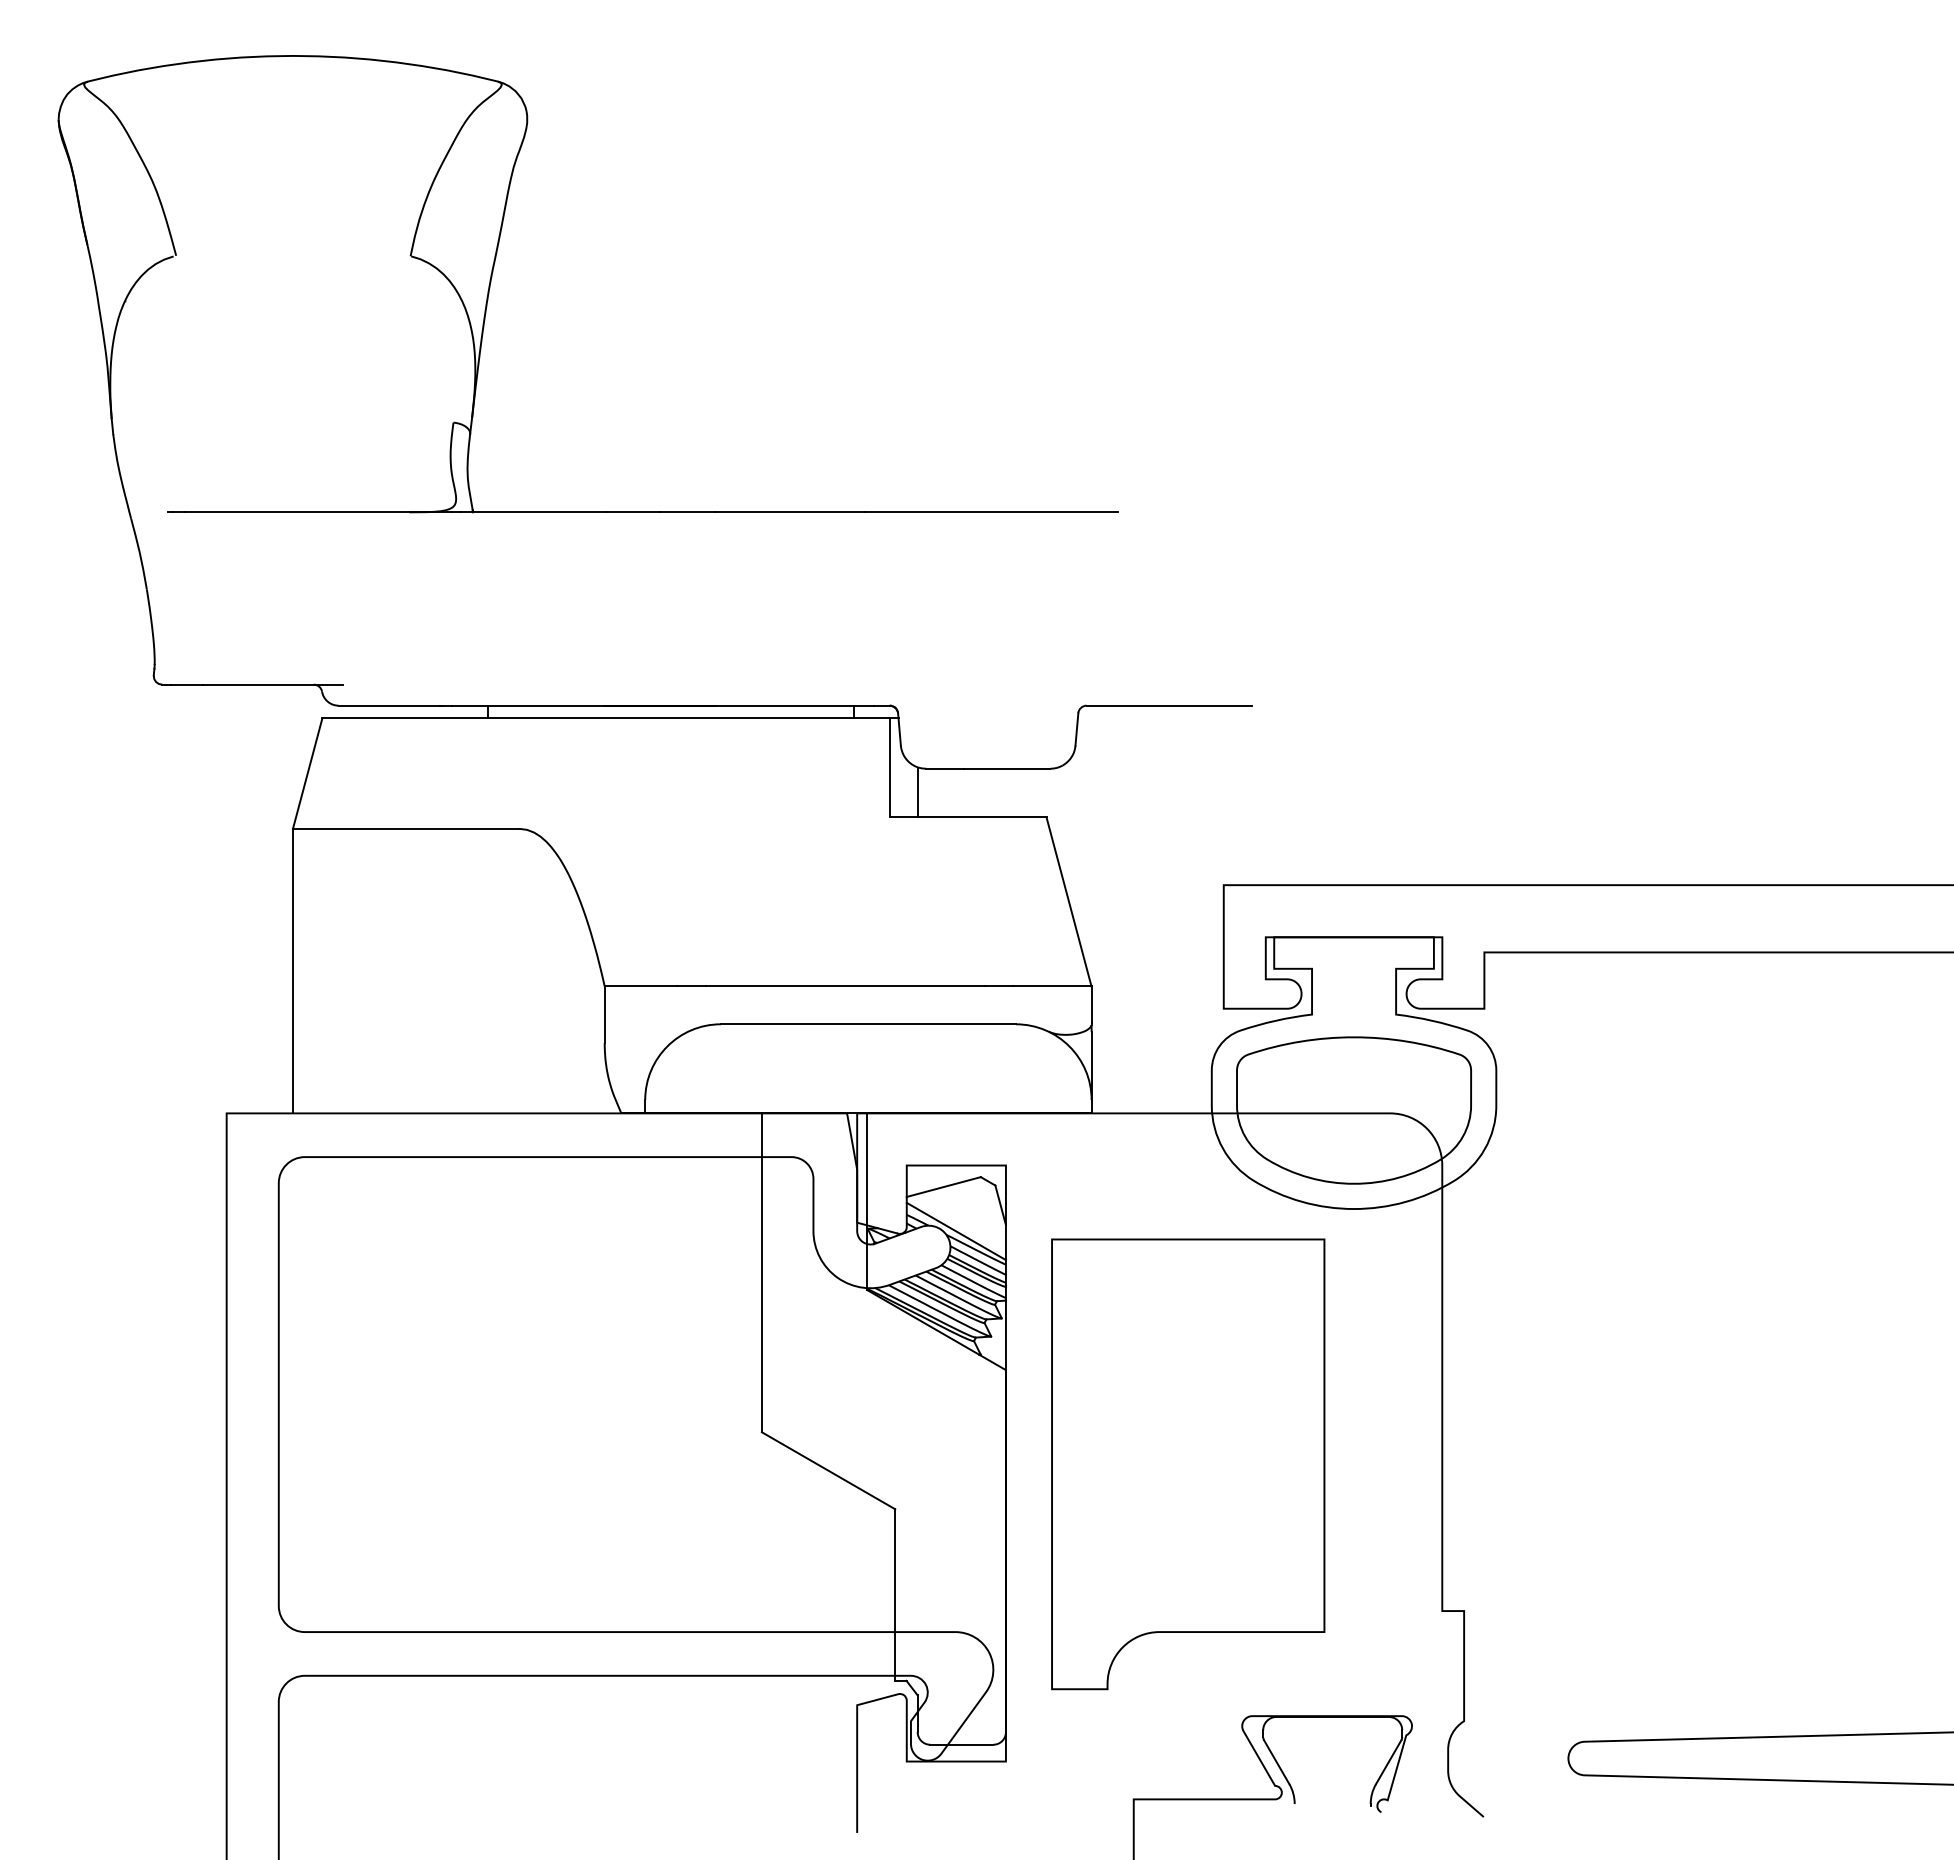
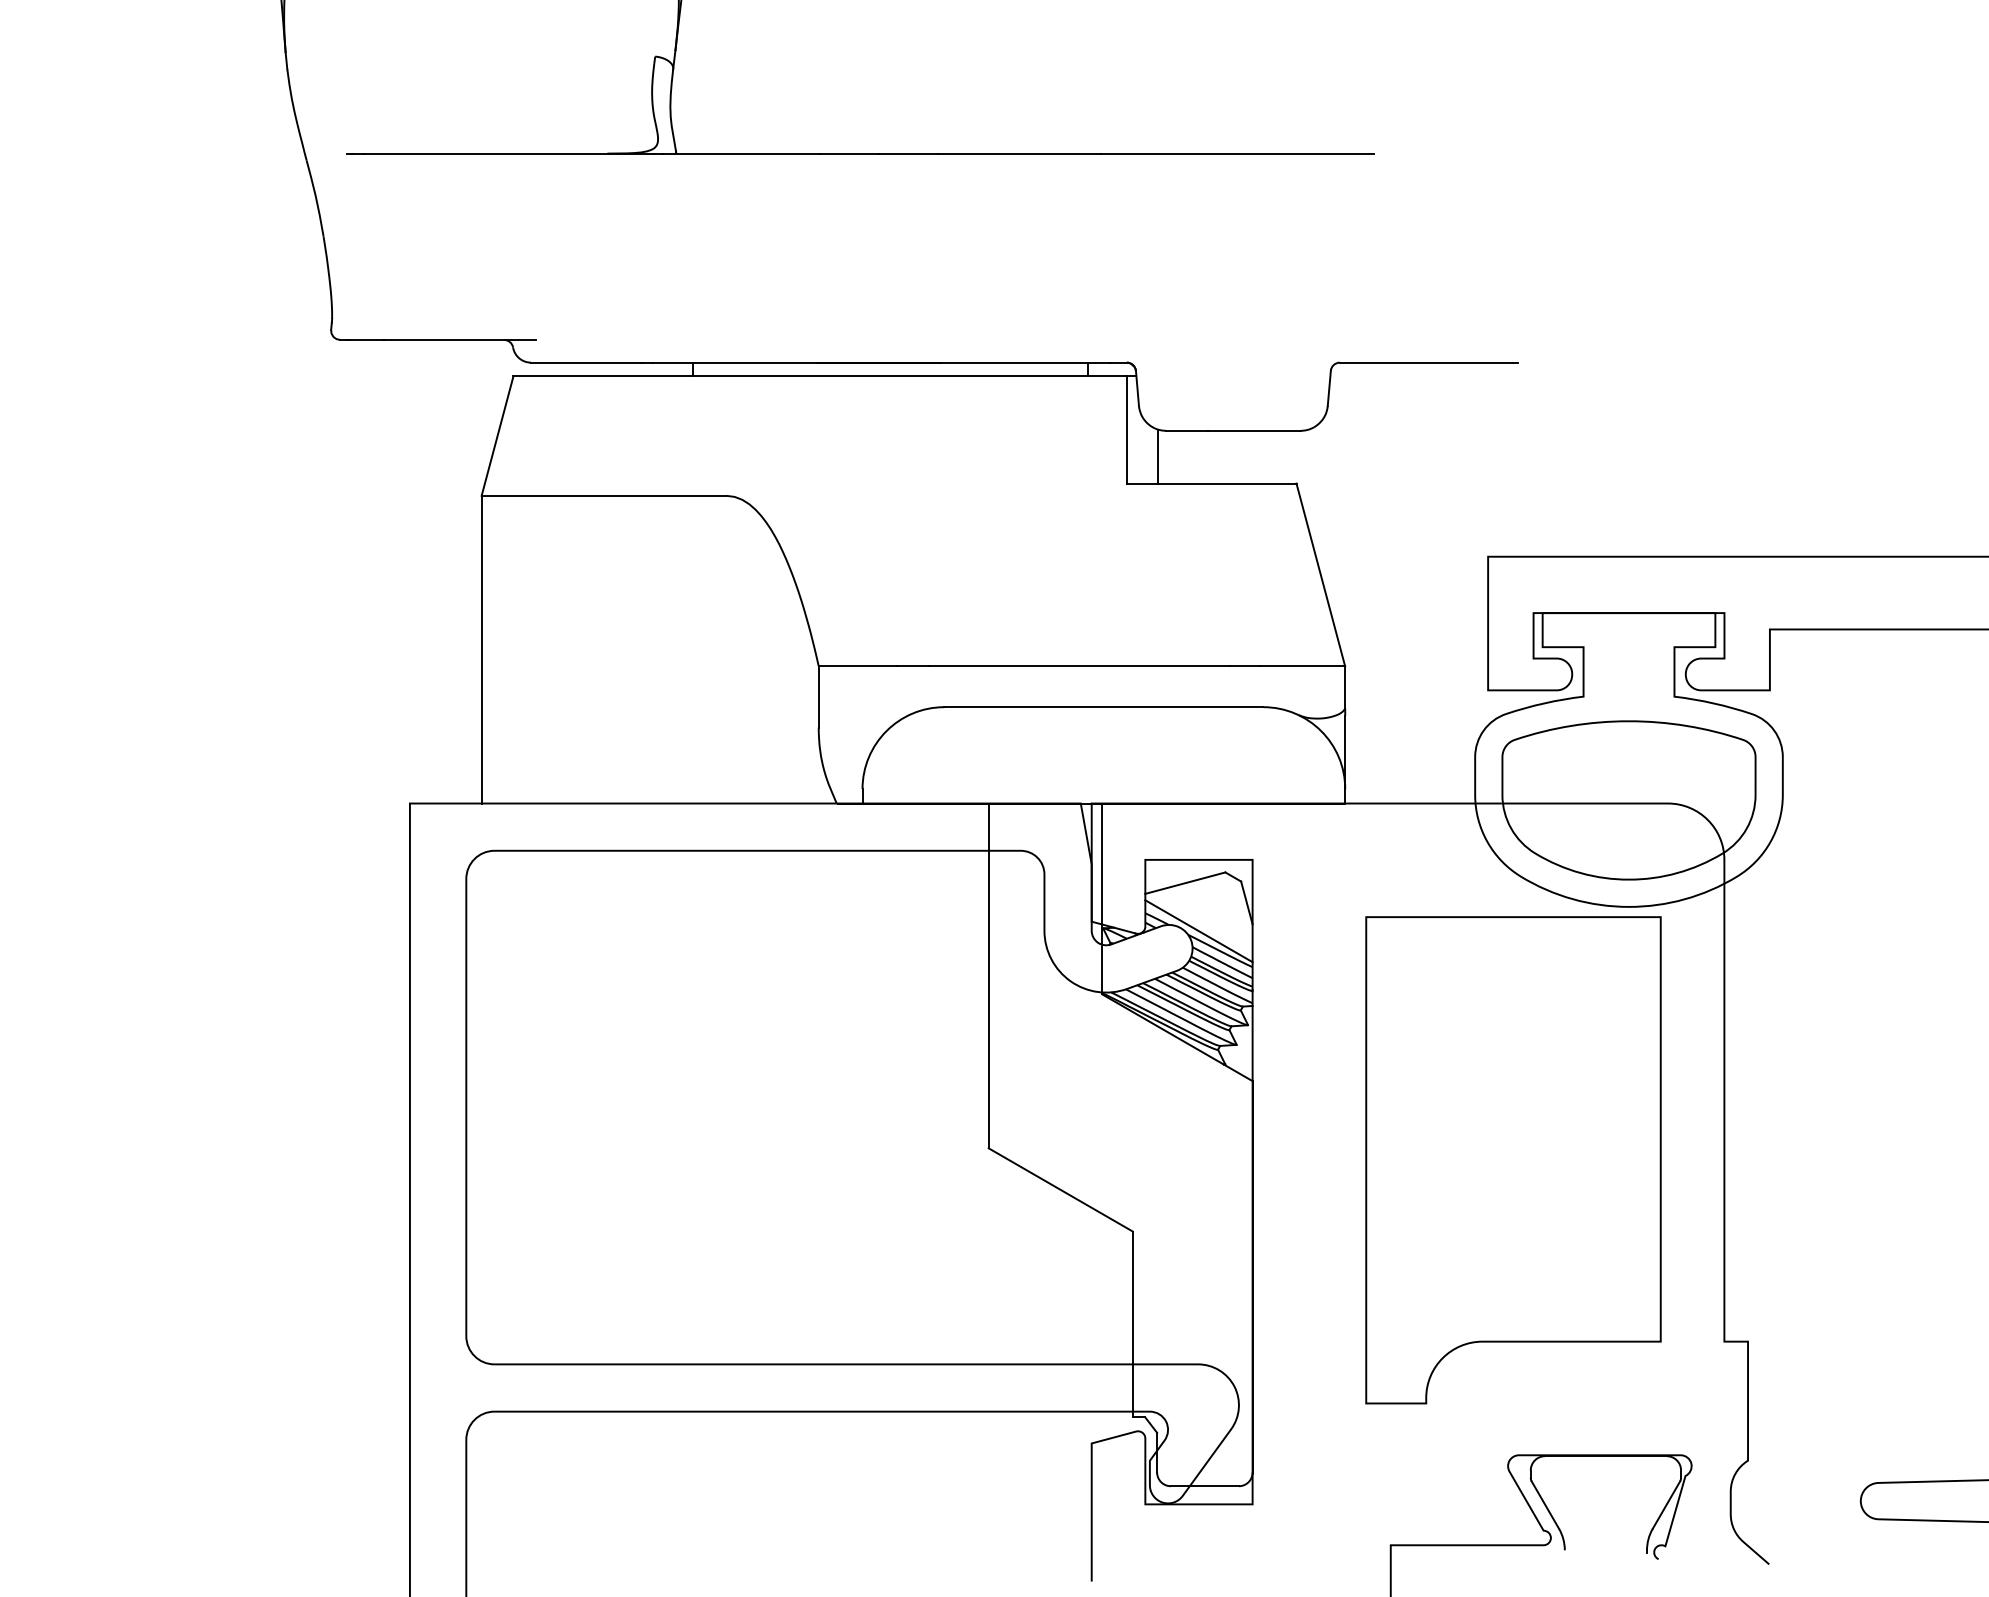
part: (1188, 1464) -> (1513, 1160), moved

